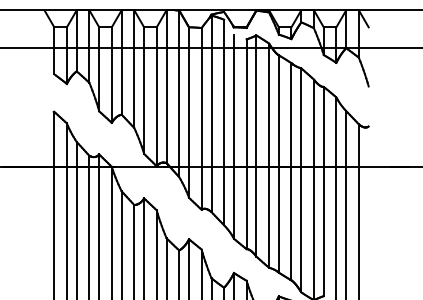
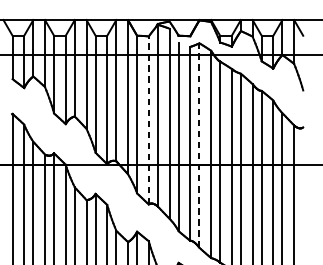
line: (201, 118) -> (148, 120), solid -> dashed
line: (256, 146) -> (199, 145), solid -> dashed

